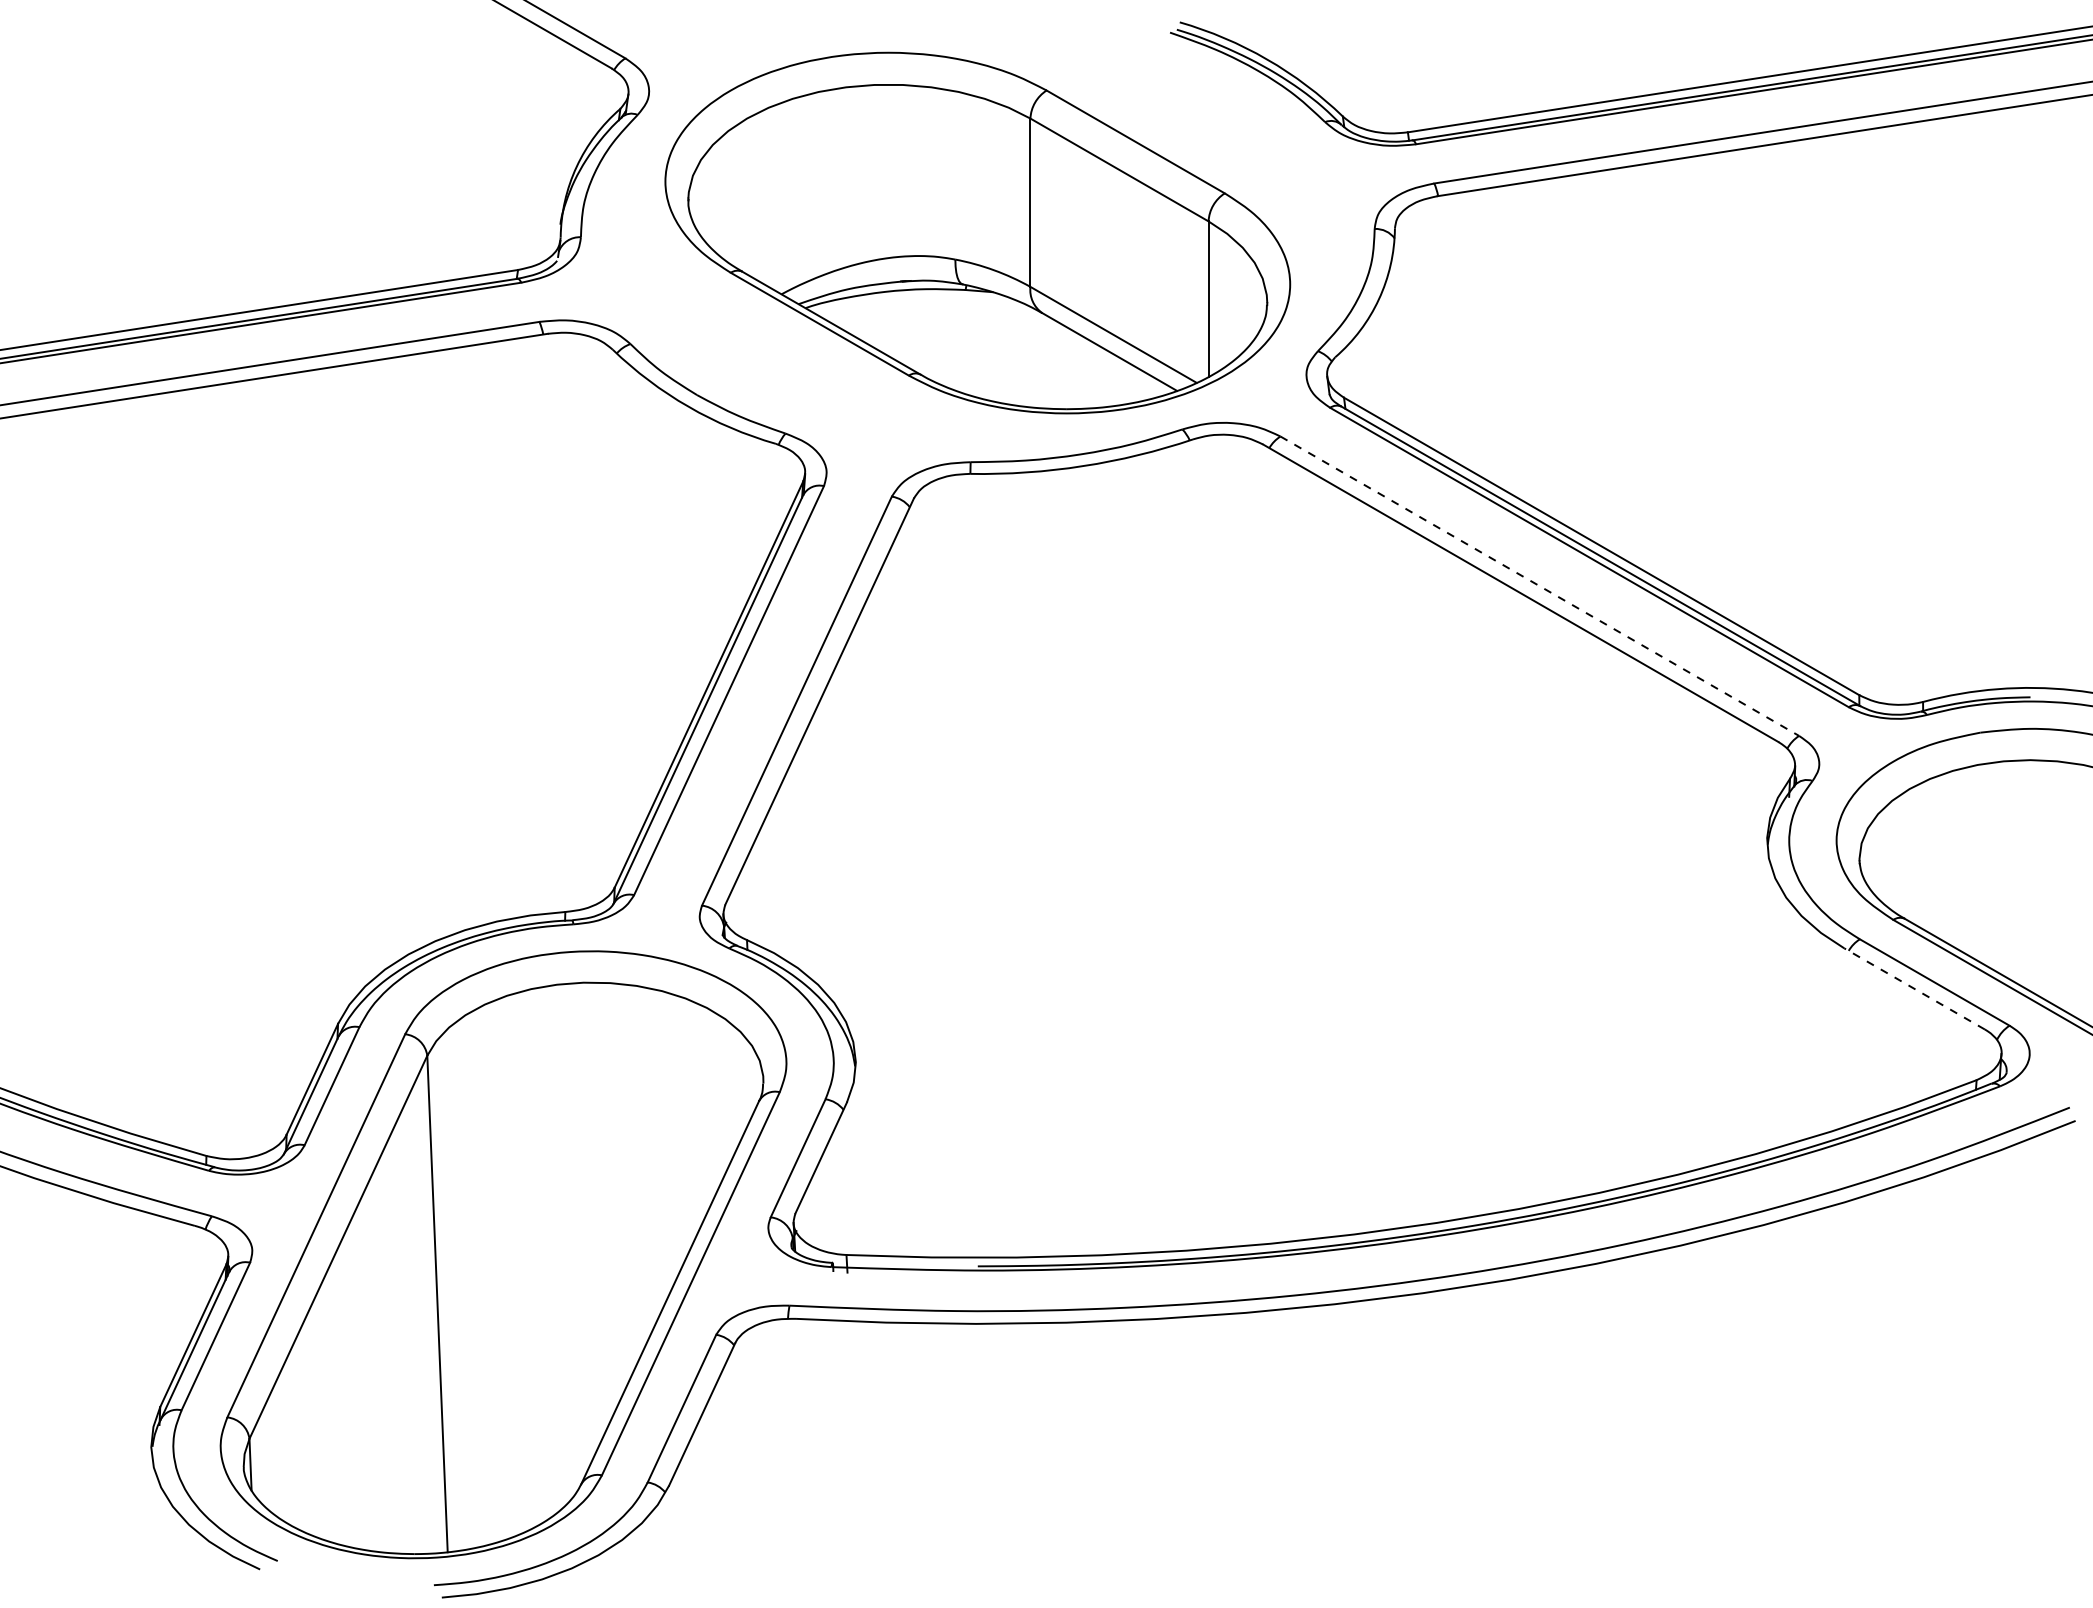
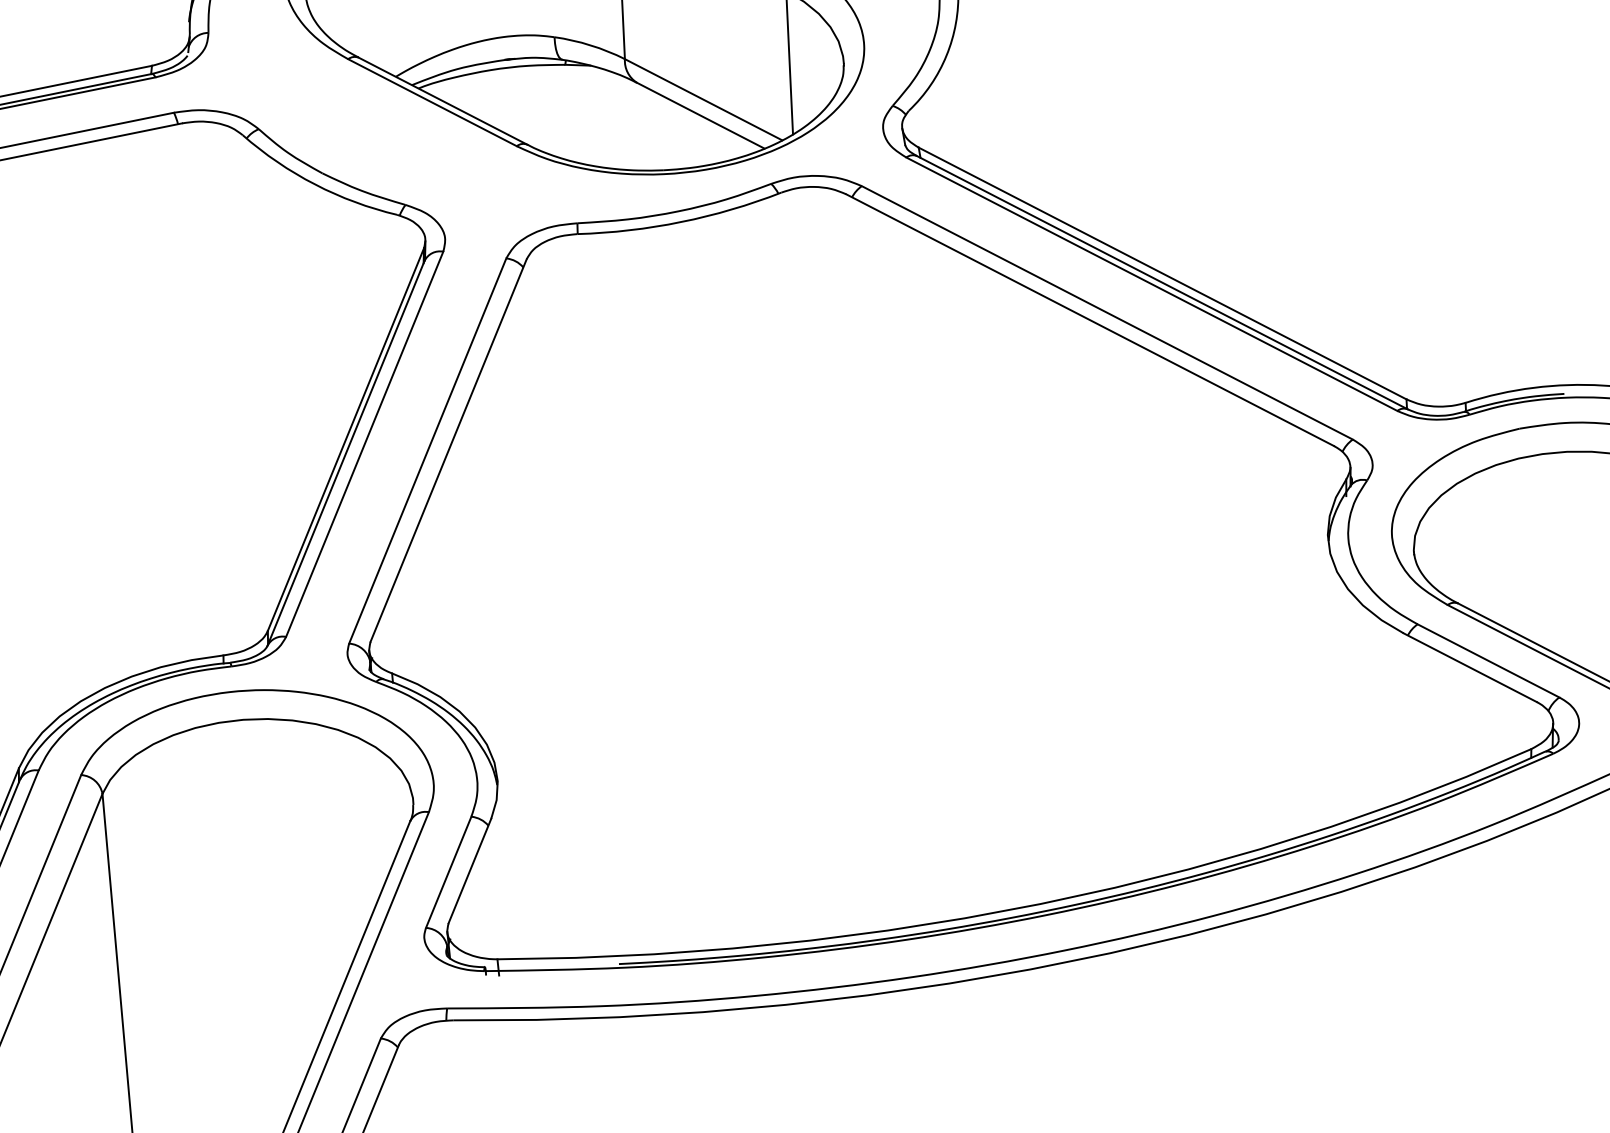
line: (1540, 586) -> (1107, 313), dashed -> solid
line: (1914, 988) -> (1470, 667), dashed -> solid

